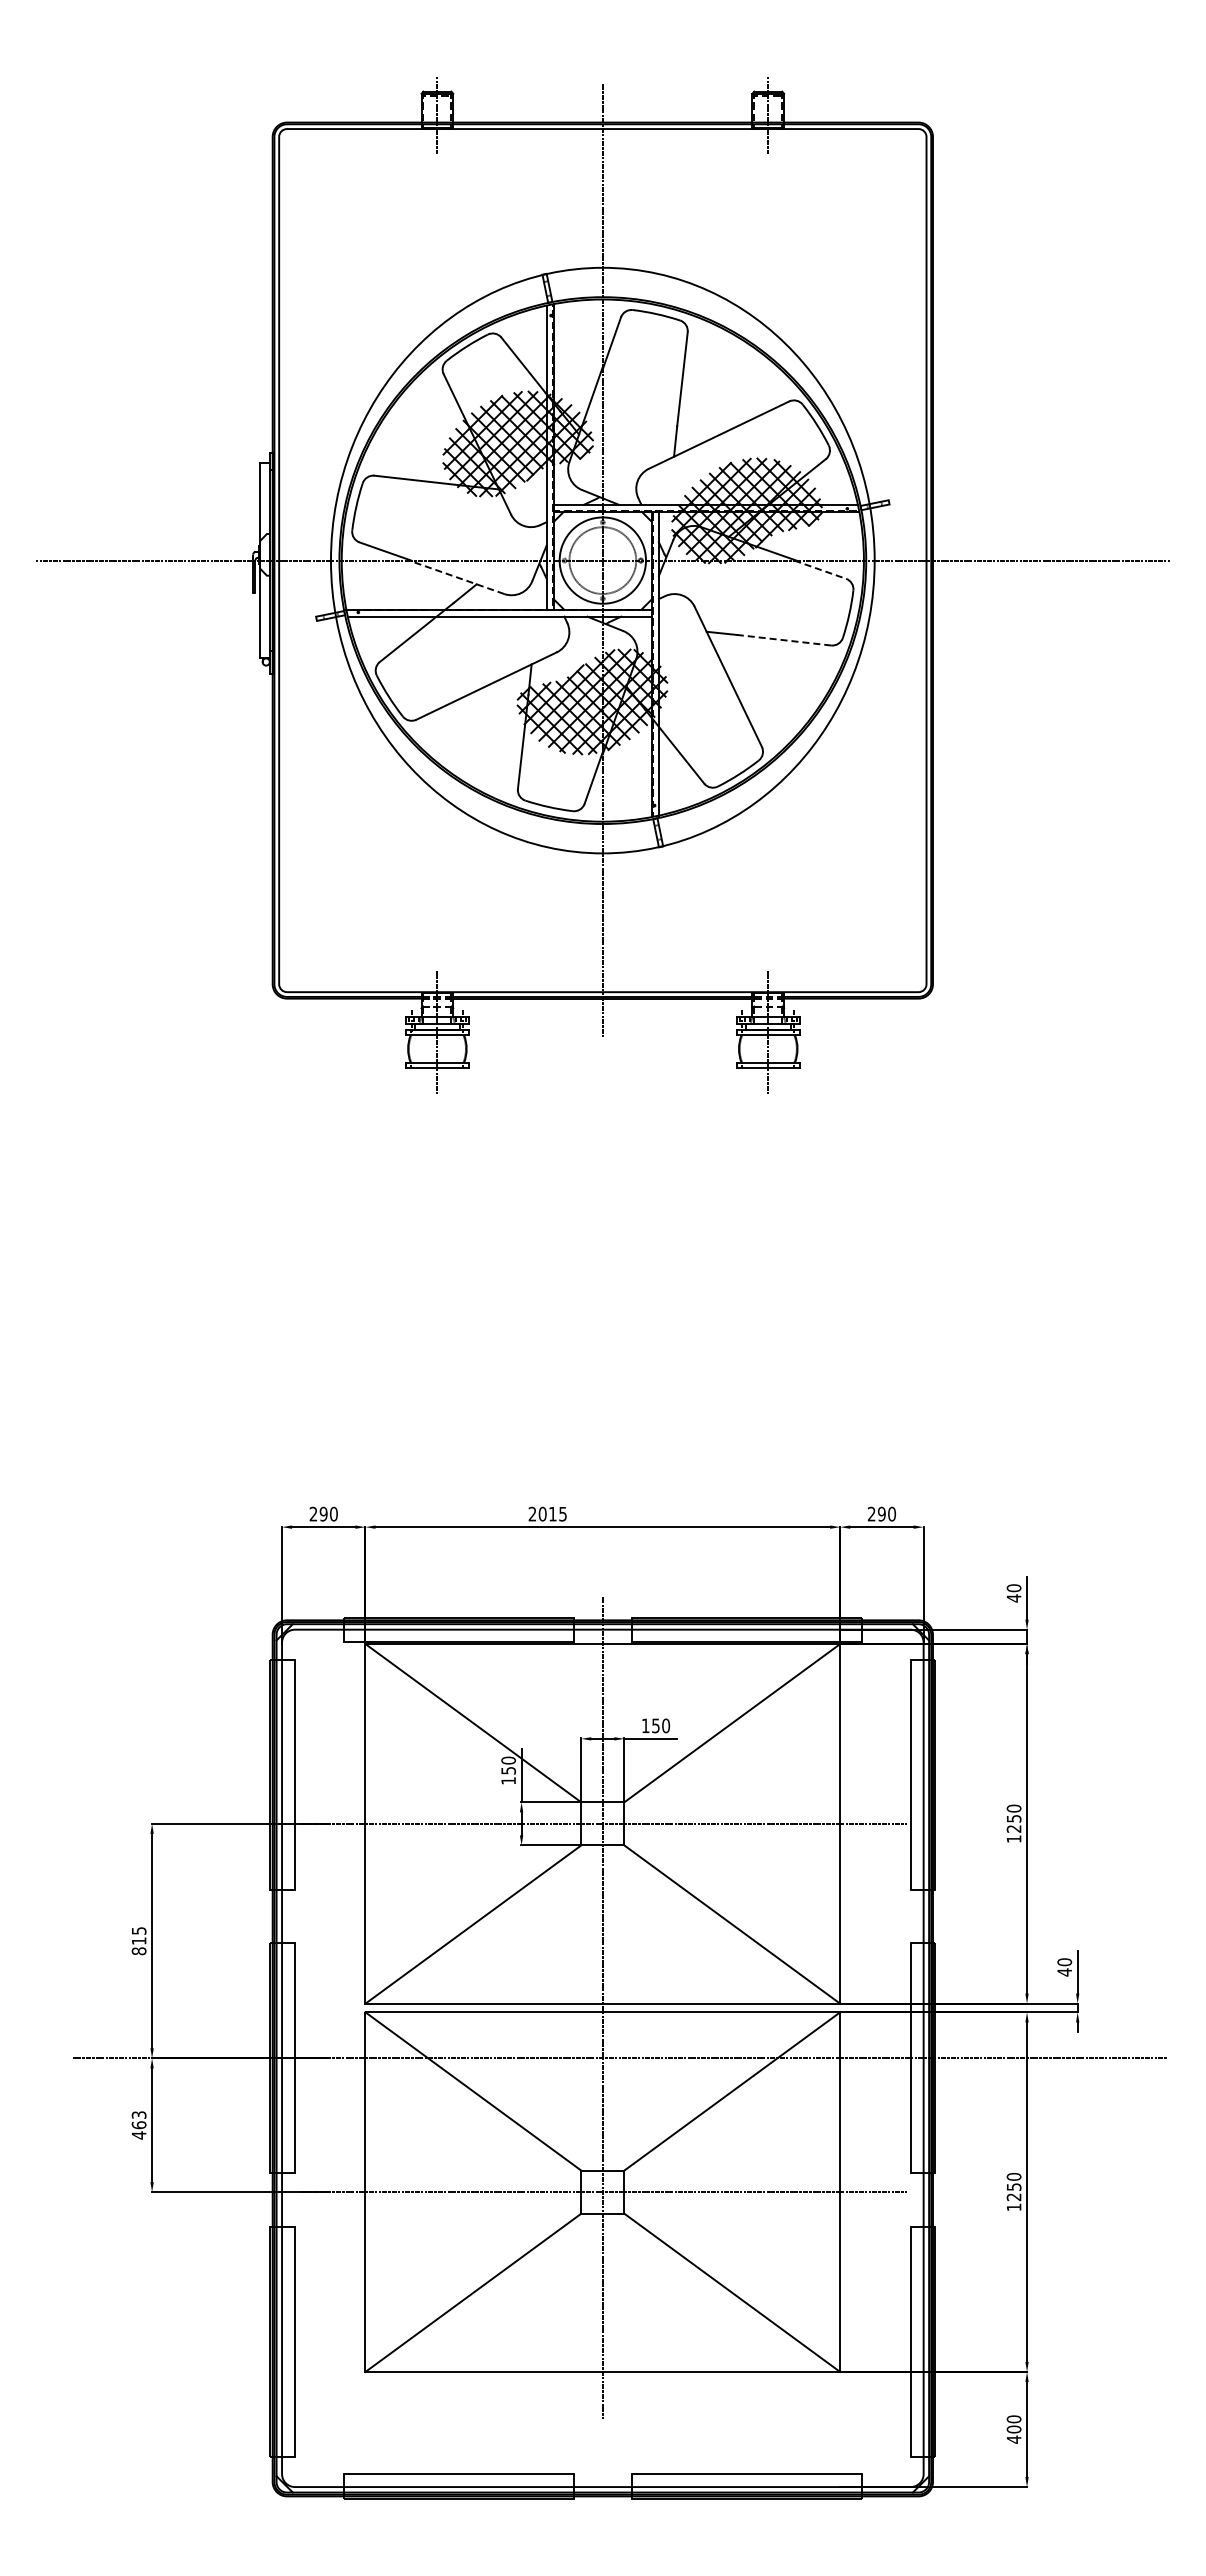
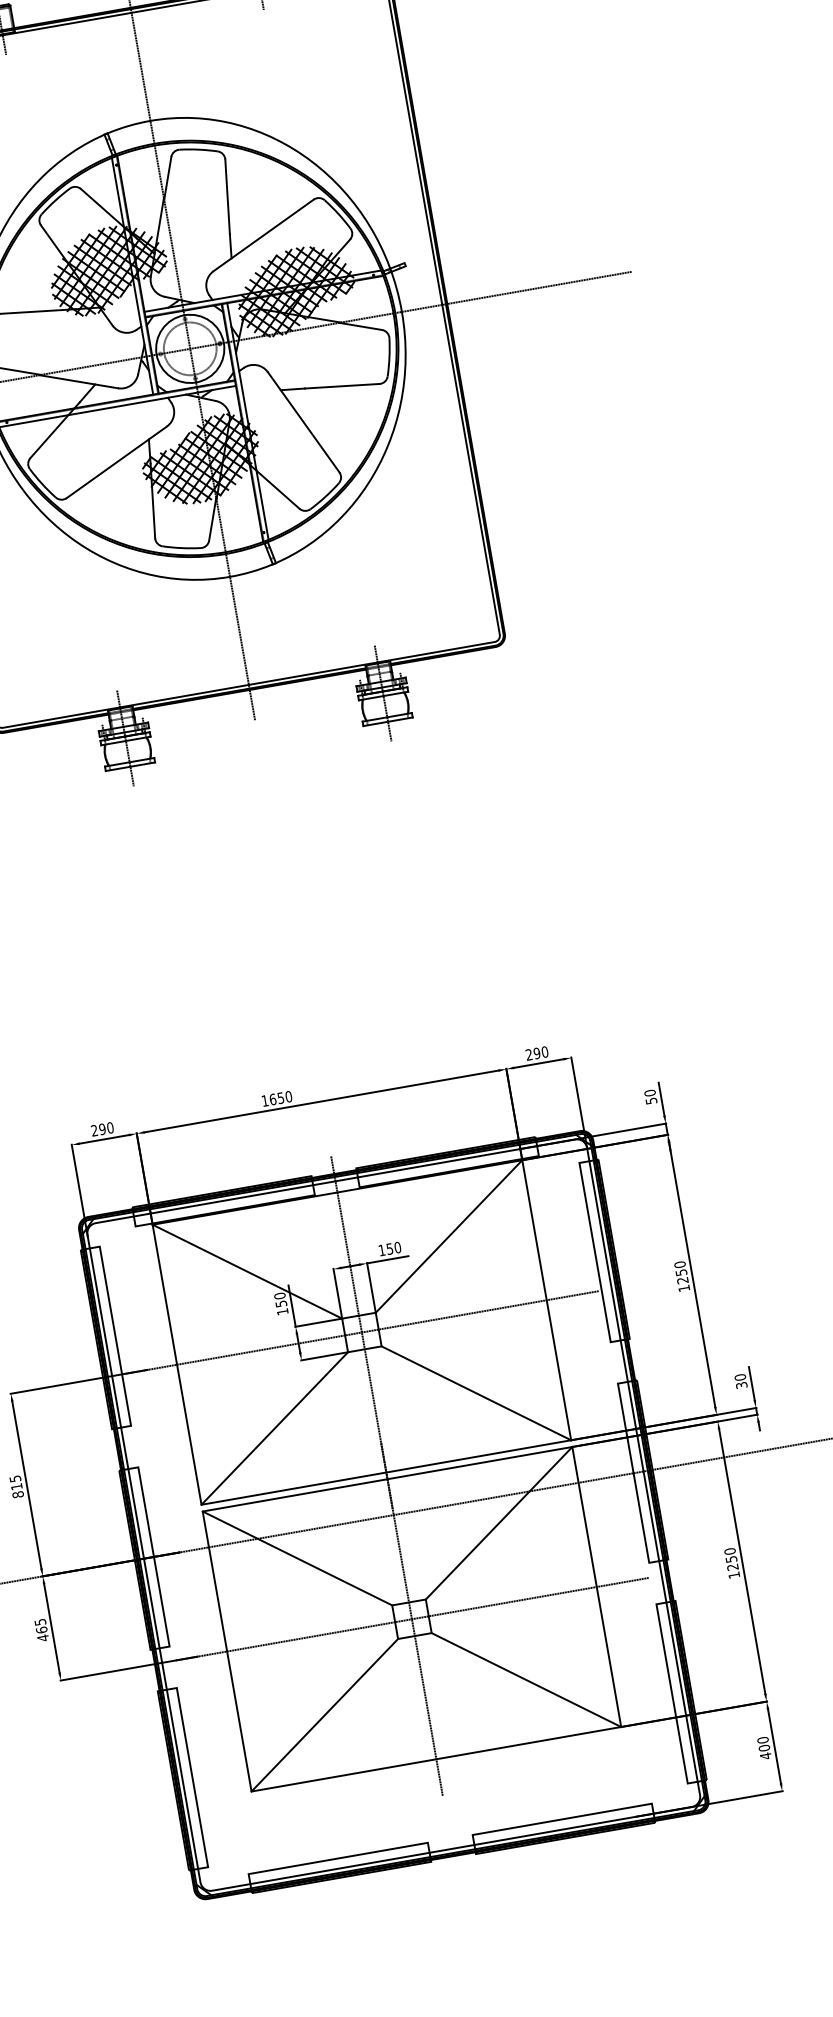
line: (820, 569) -> (360, 326), dashed -> solid
line: (456, 577) -> (78, 381), dashed -> solid
line: (783, 640) -> (341, 386), dashed -> solid
text: (547, 1513) -> (276, 1098), 2015 -> 1650
text: (1014, 1598) -> (651, 1101), 40 -> 50
text: (1064, 1972) -> (741, 1385), 40 -> 30
text: (138, 2114) -> (39, 1621), 463 -> 465

